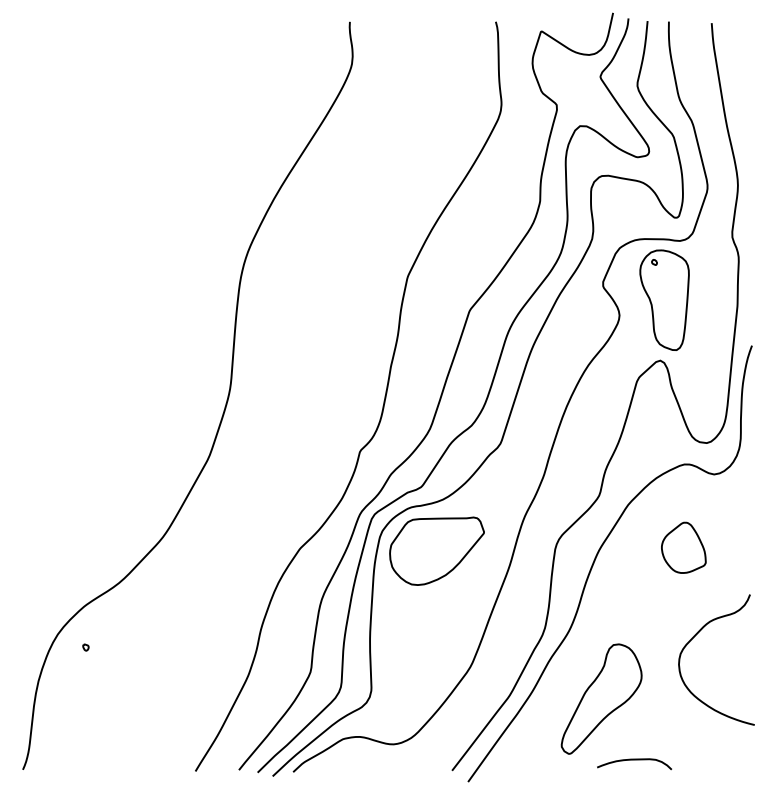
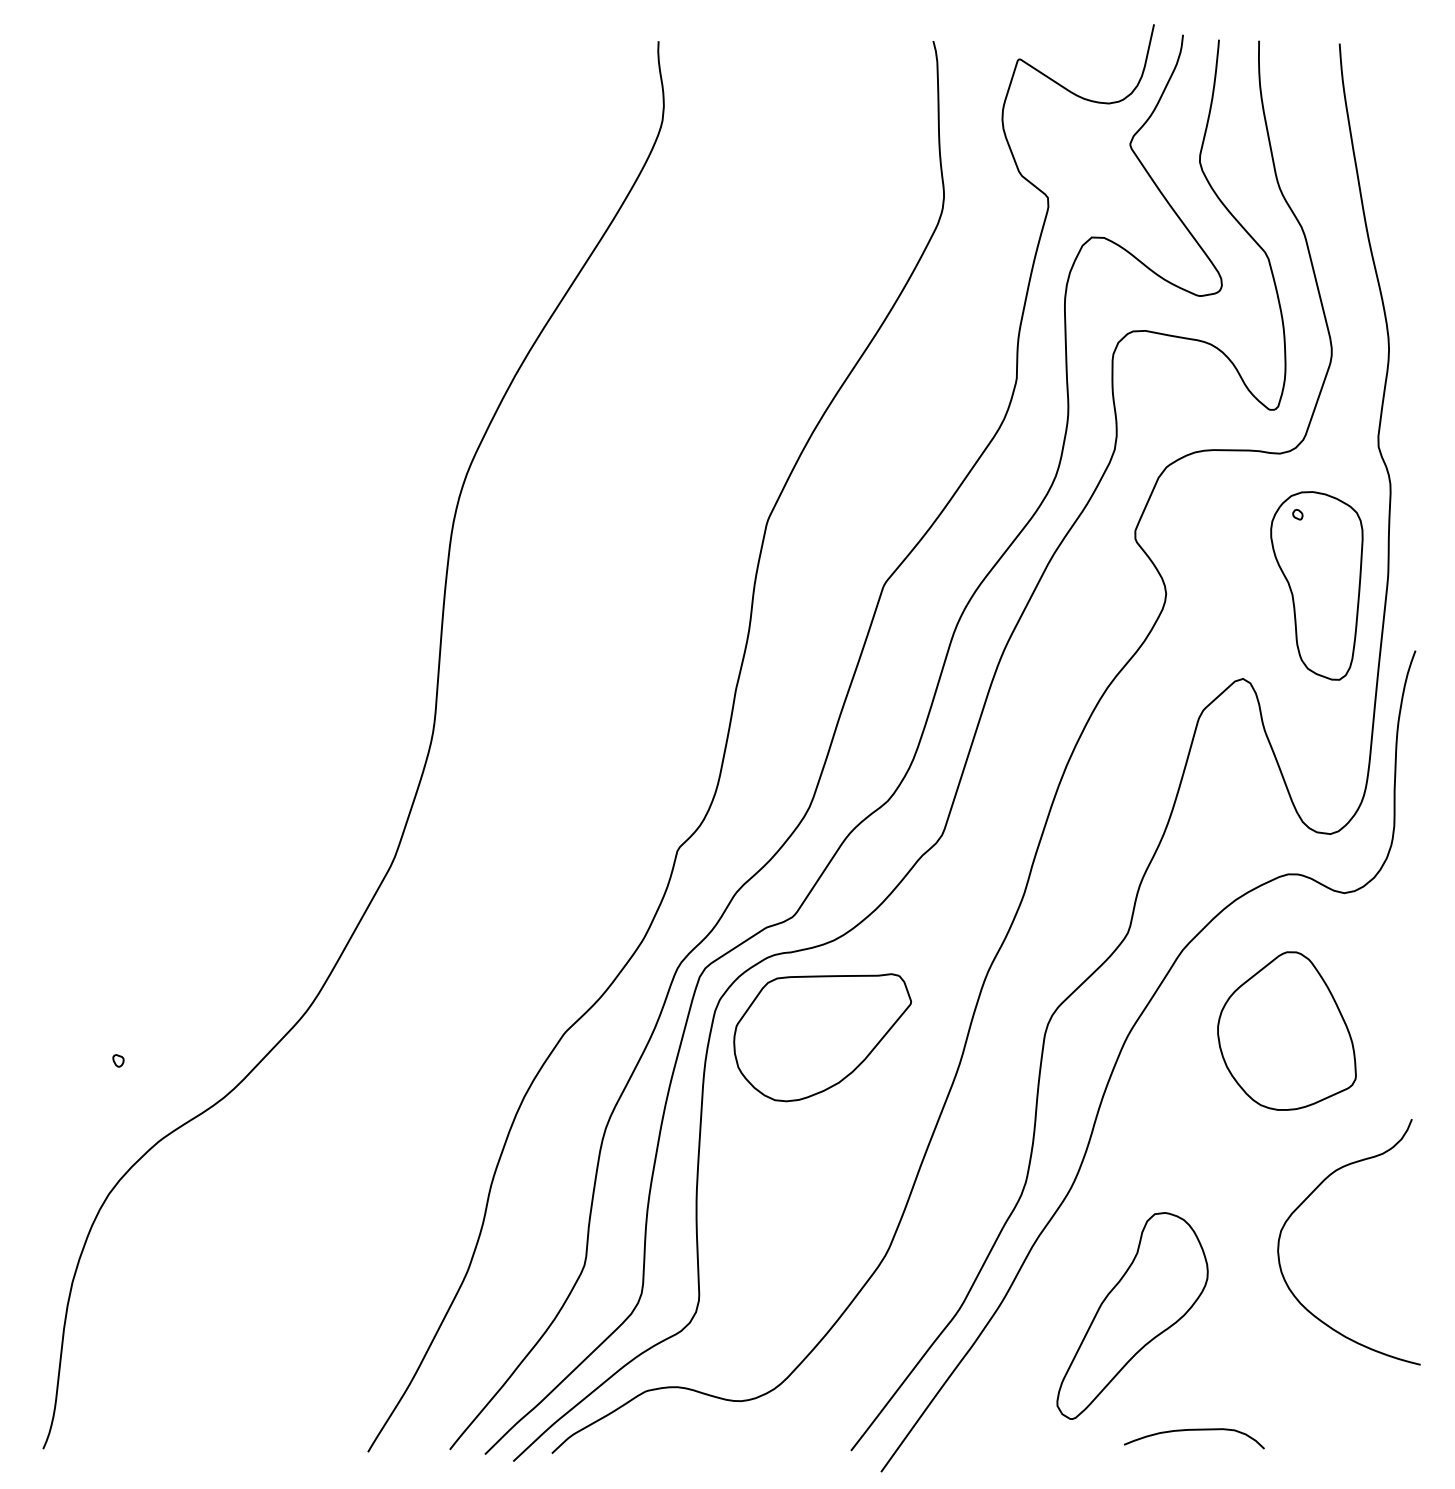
part: (664, 299) -> (1316, 584), moved
part: (683, 547) -> (1286, 1030), size x1.67
part: (85, 647) -> (117, 1060), moved

